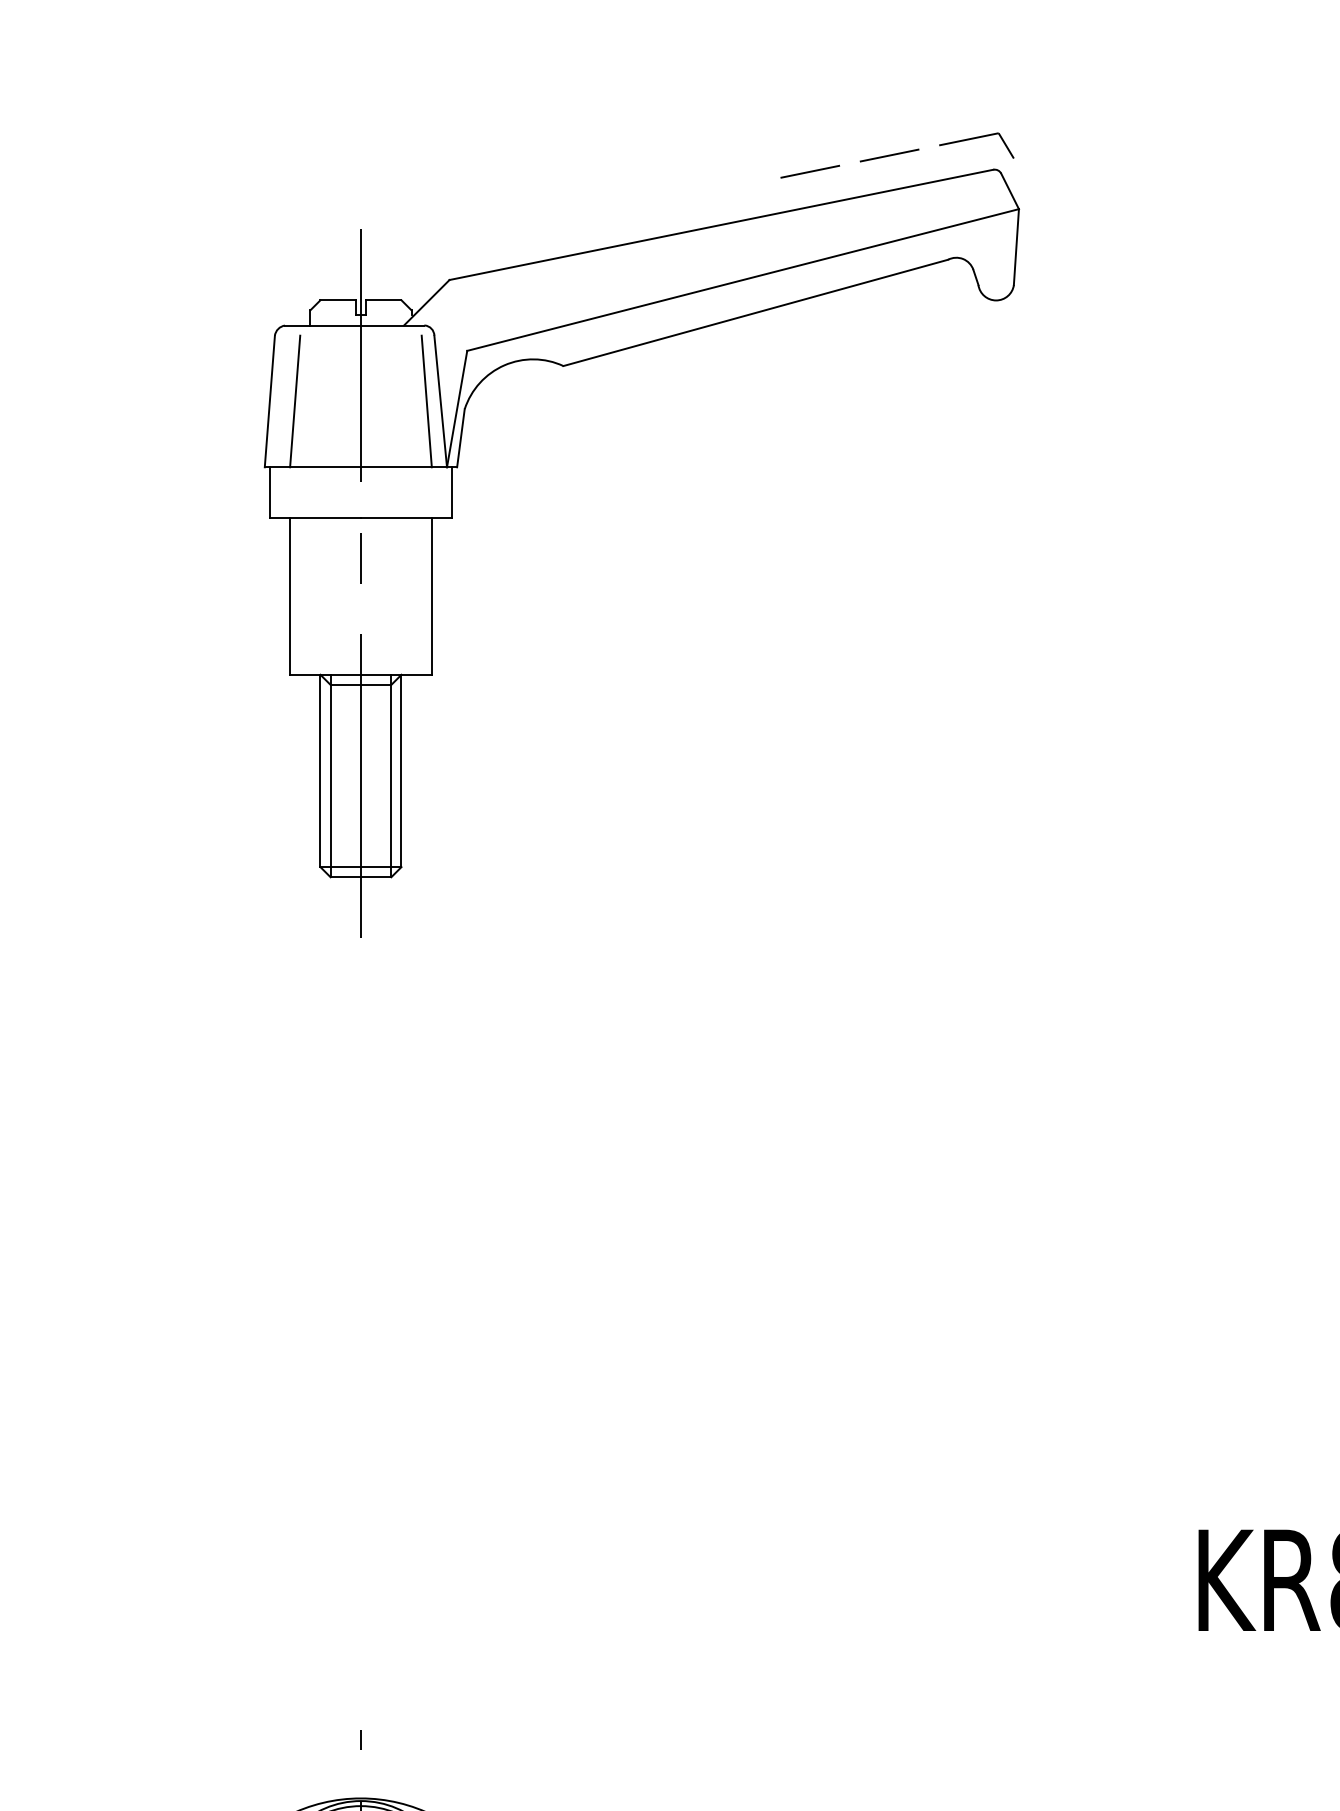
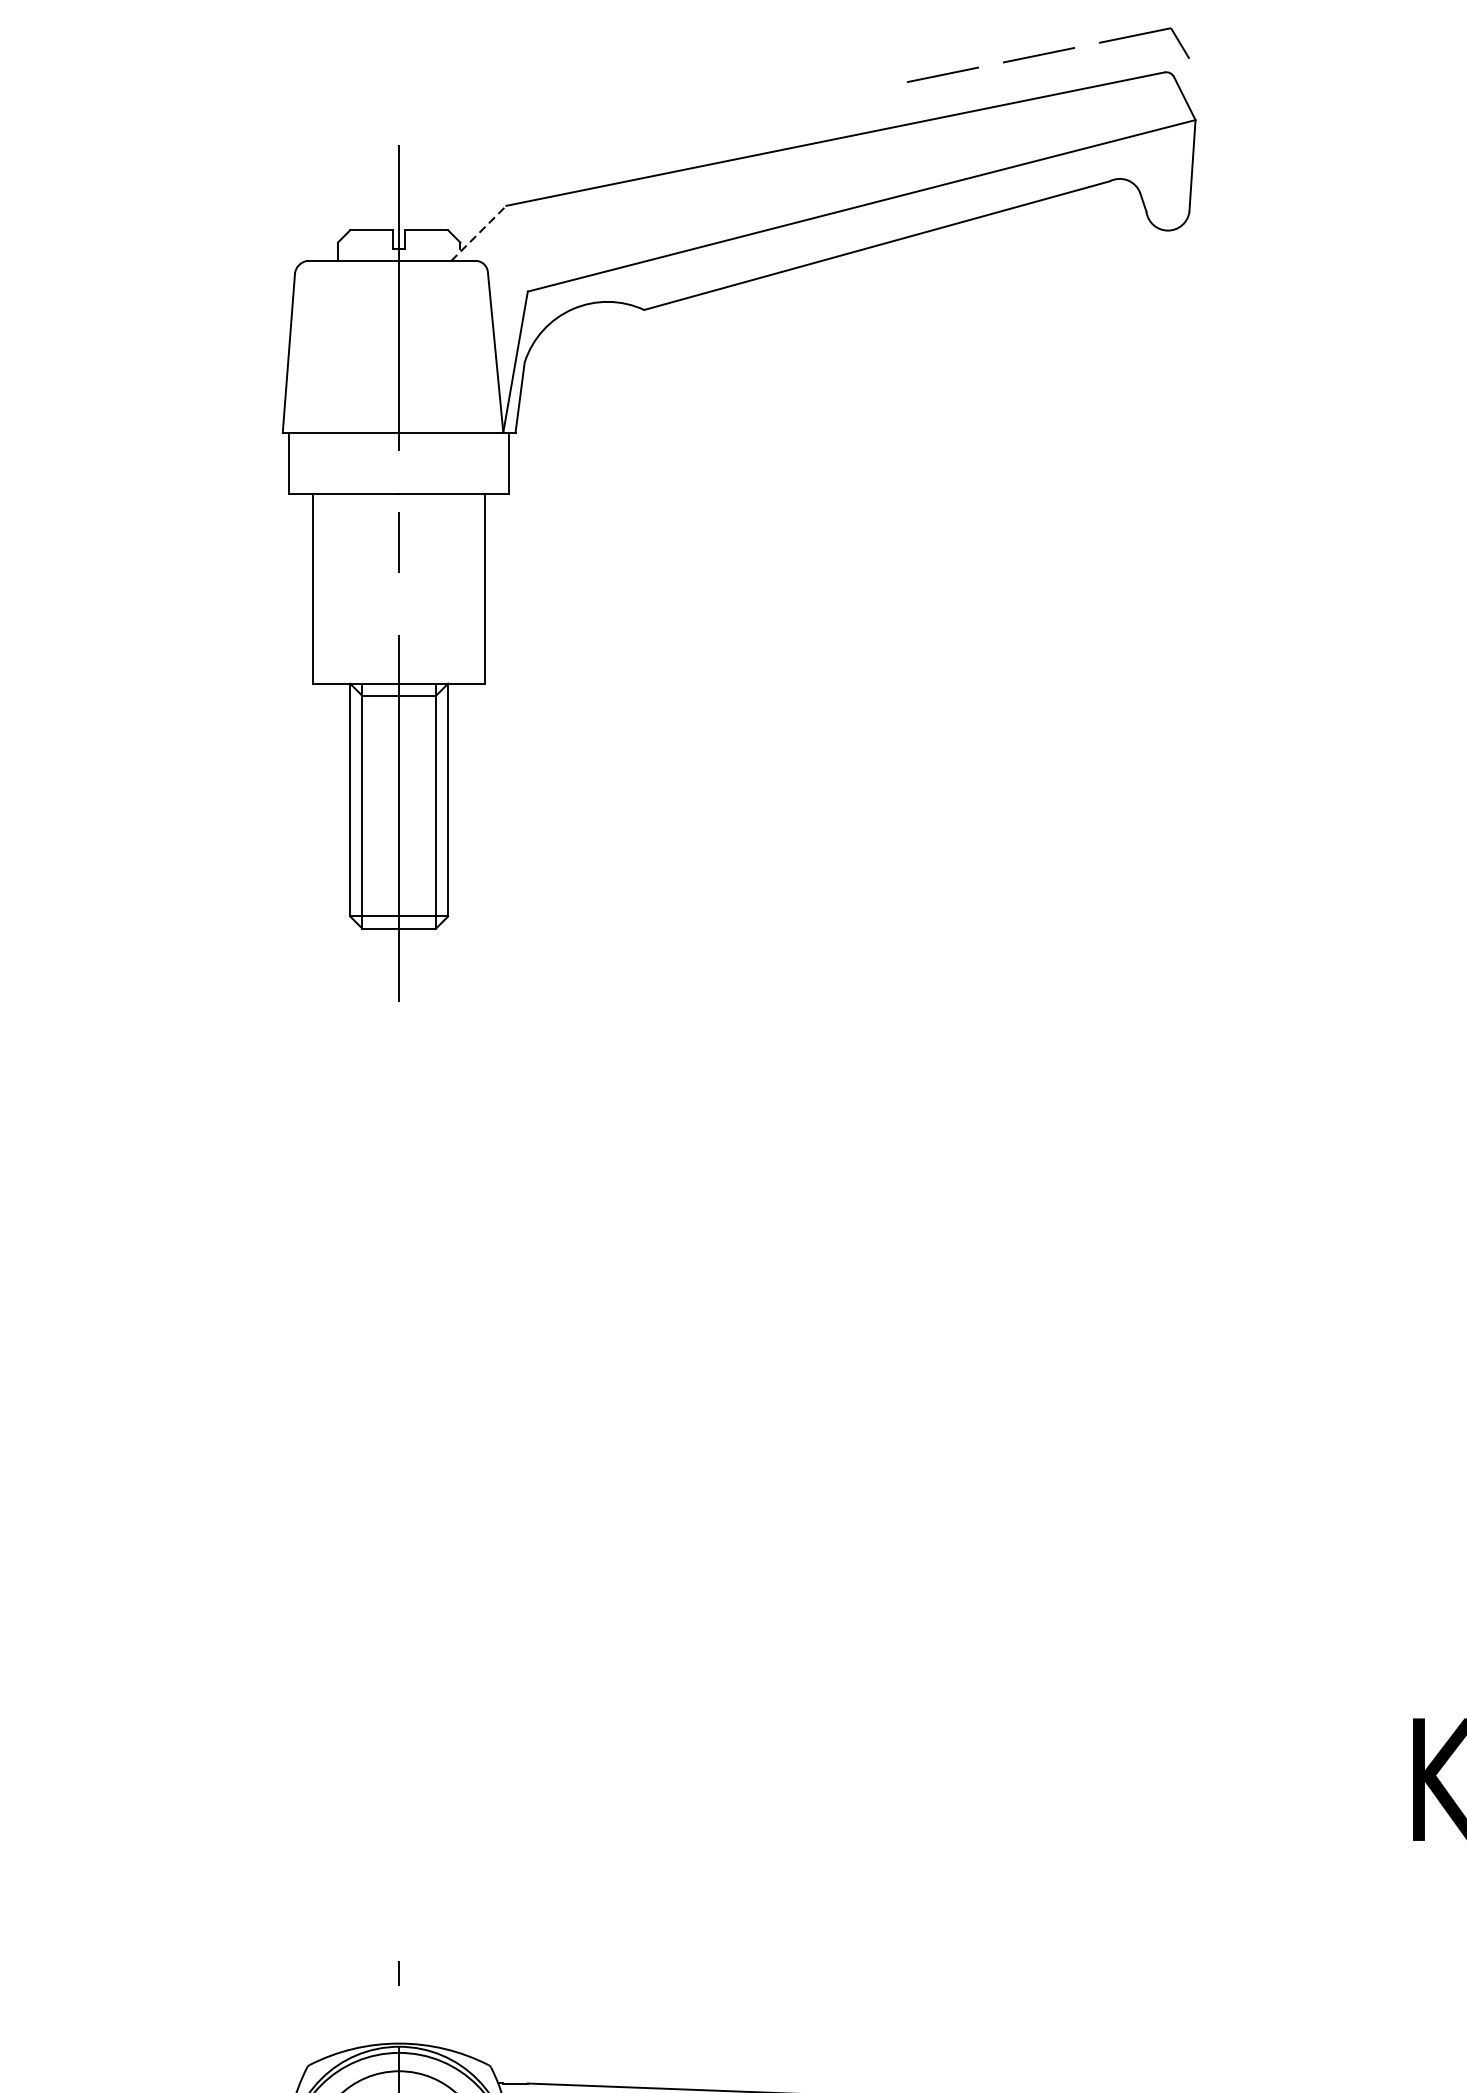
line: (427, 302) -> (479, 233), solid -> dashed
line: (295, 401) -> (319, 352), removed
line: (426, 401) -> (478, 352), removed

